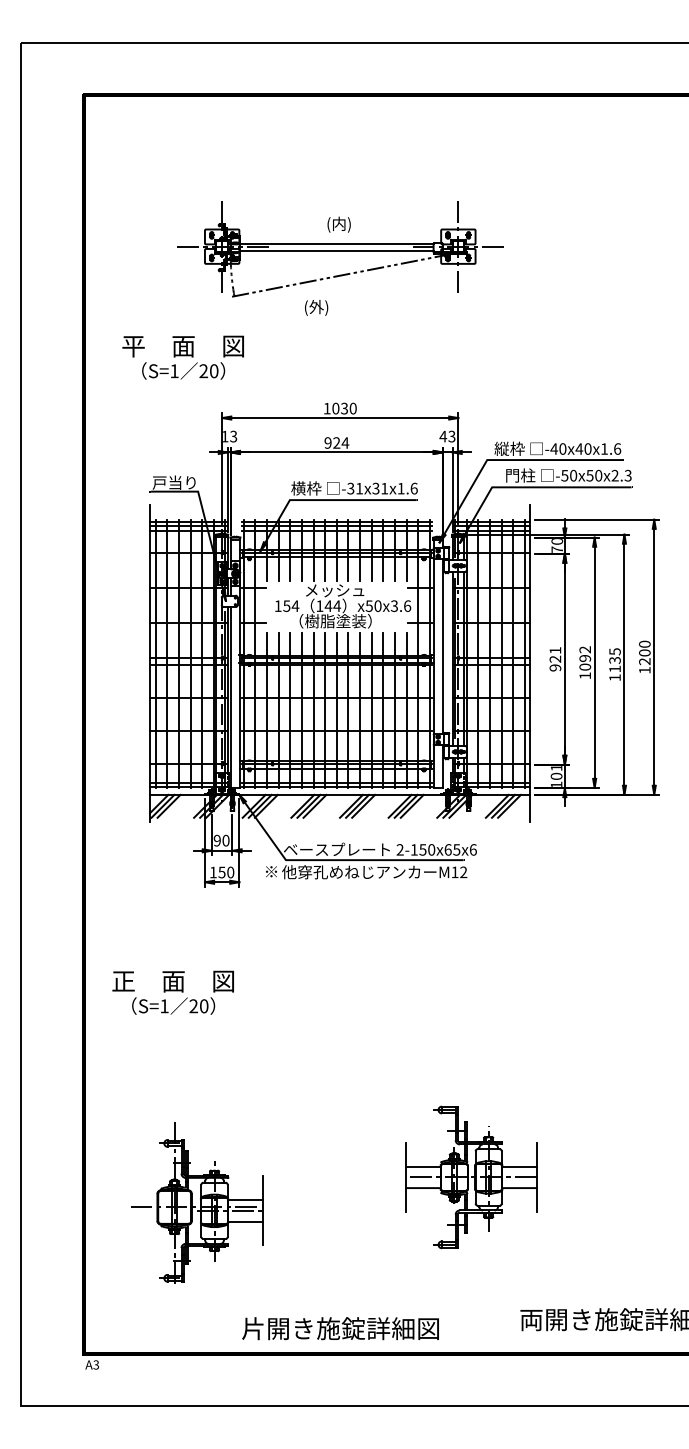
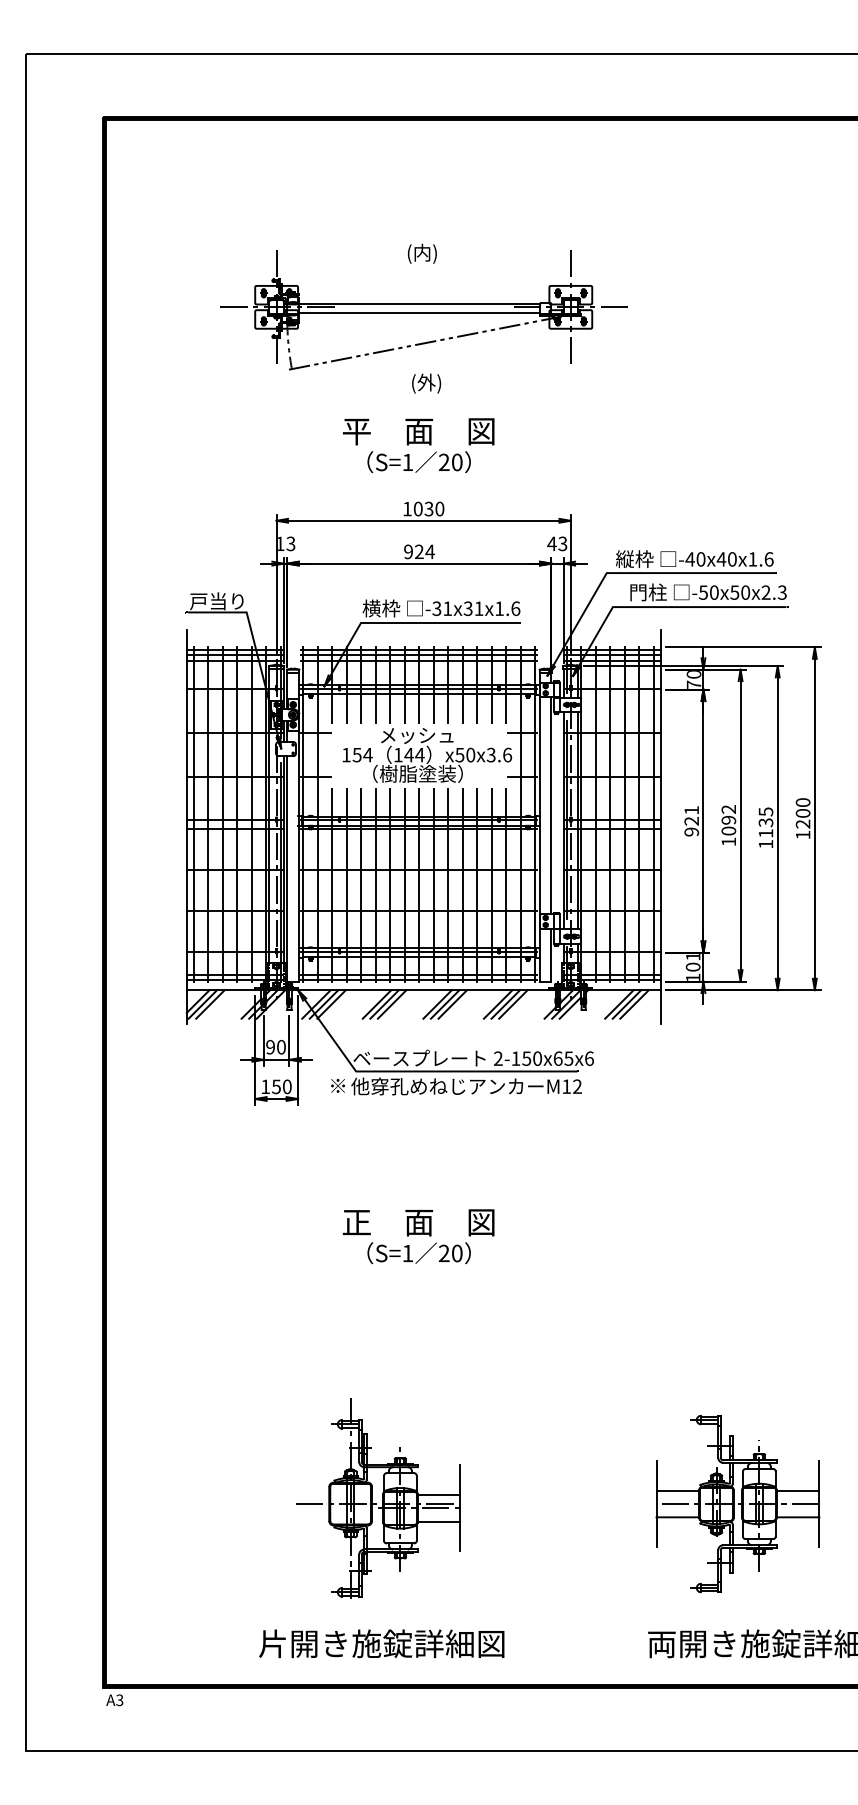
text: (338, 224) -> (421, 253), moved
text: (316, 307) -> (426, 383), moved
text: (182, 357) -> (417, 445), moved
text: (172, 992) -> (417, 1236), moved
part: (471, 1177) -> (737, 1504), moved
part: (197, 1202) -> (379, 1497), moved
text: (340, 1328) -> (381, 1643), moved

